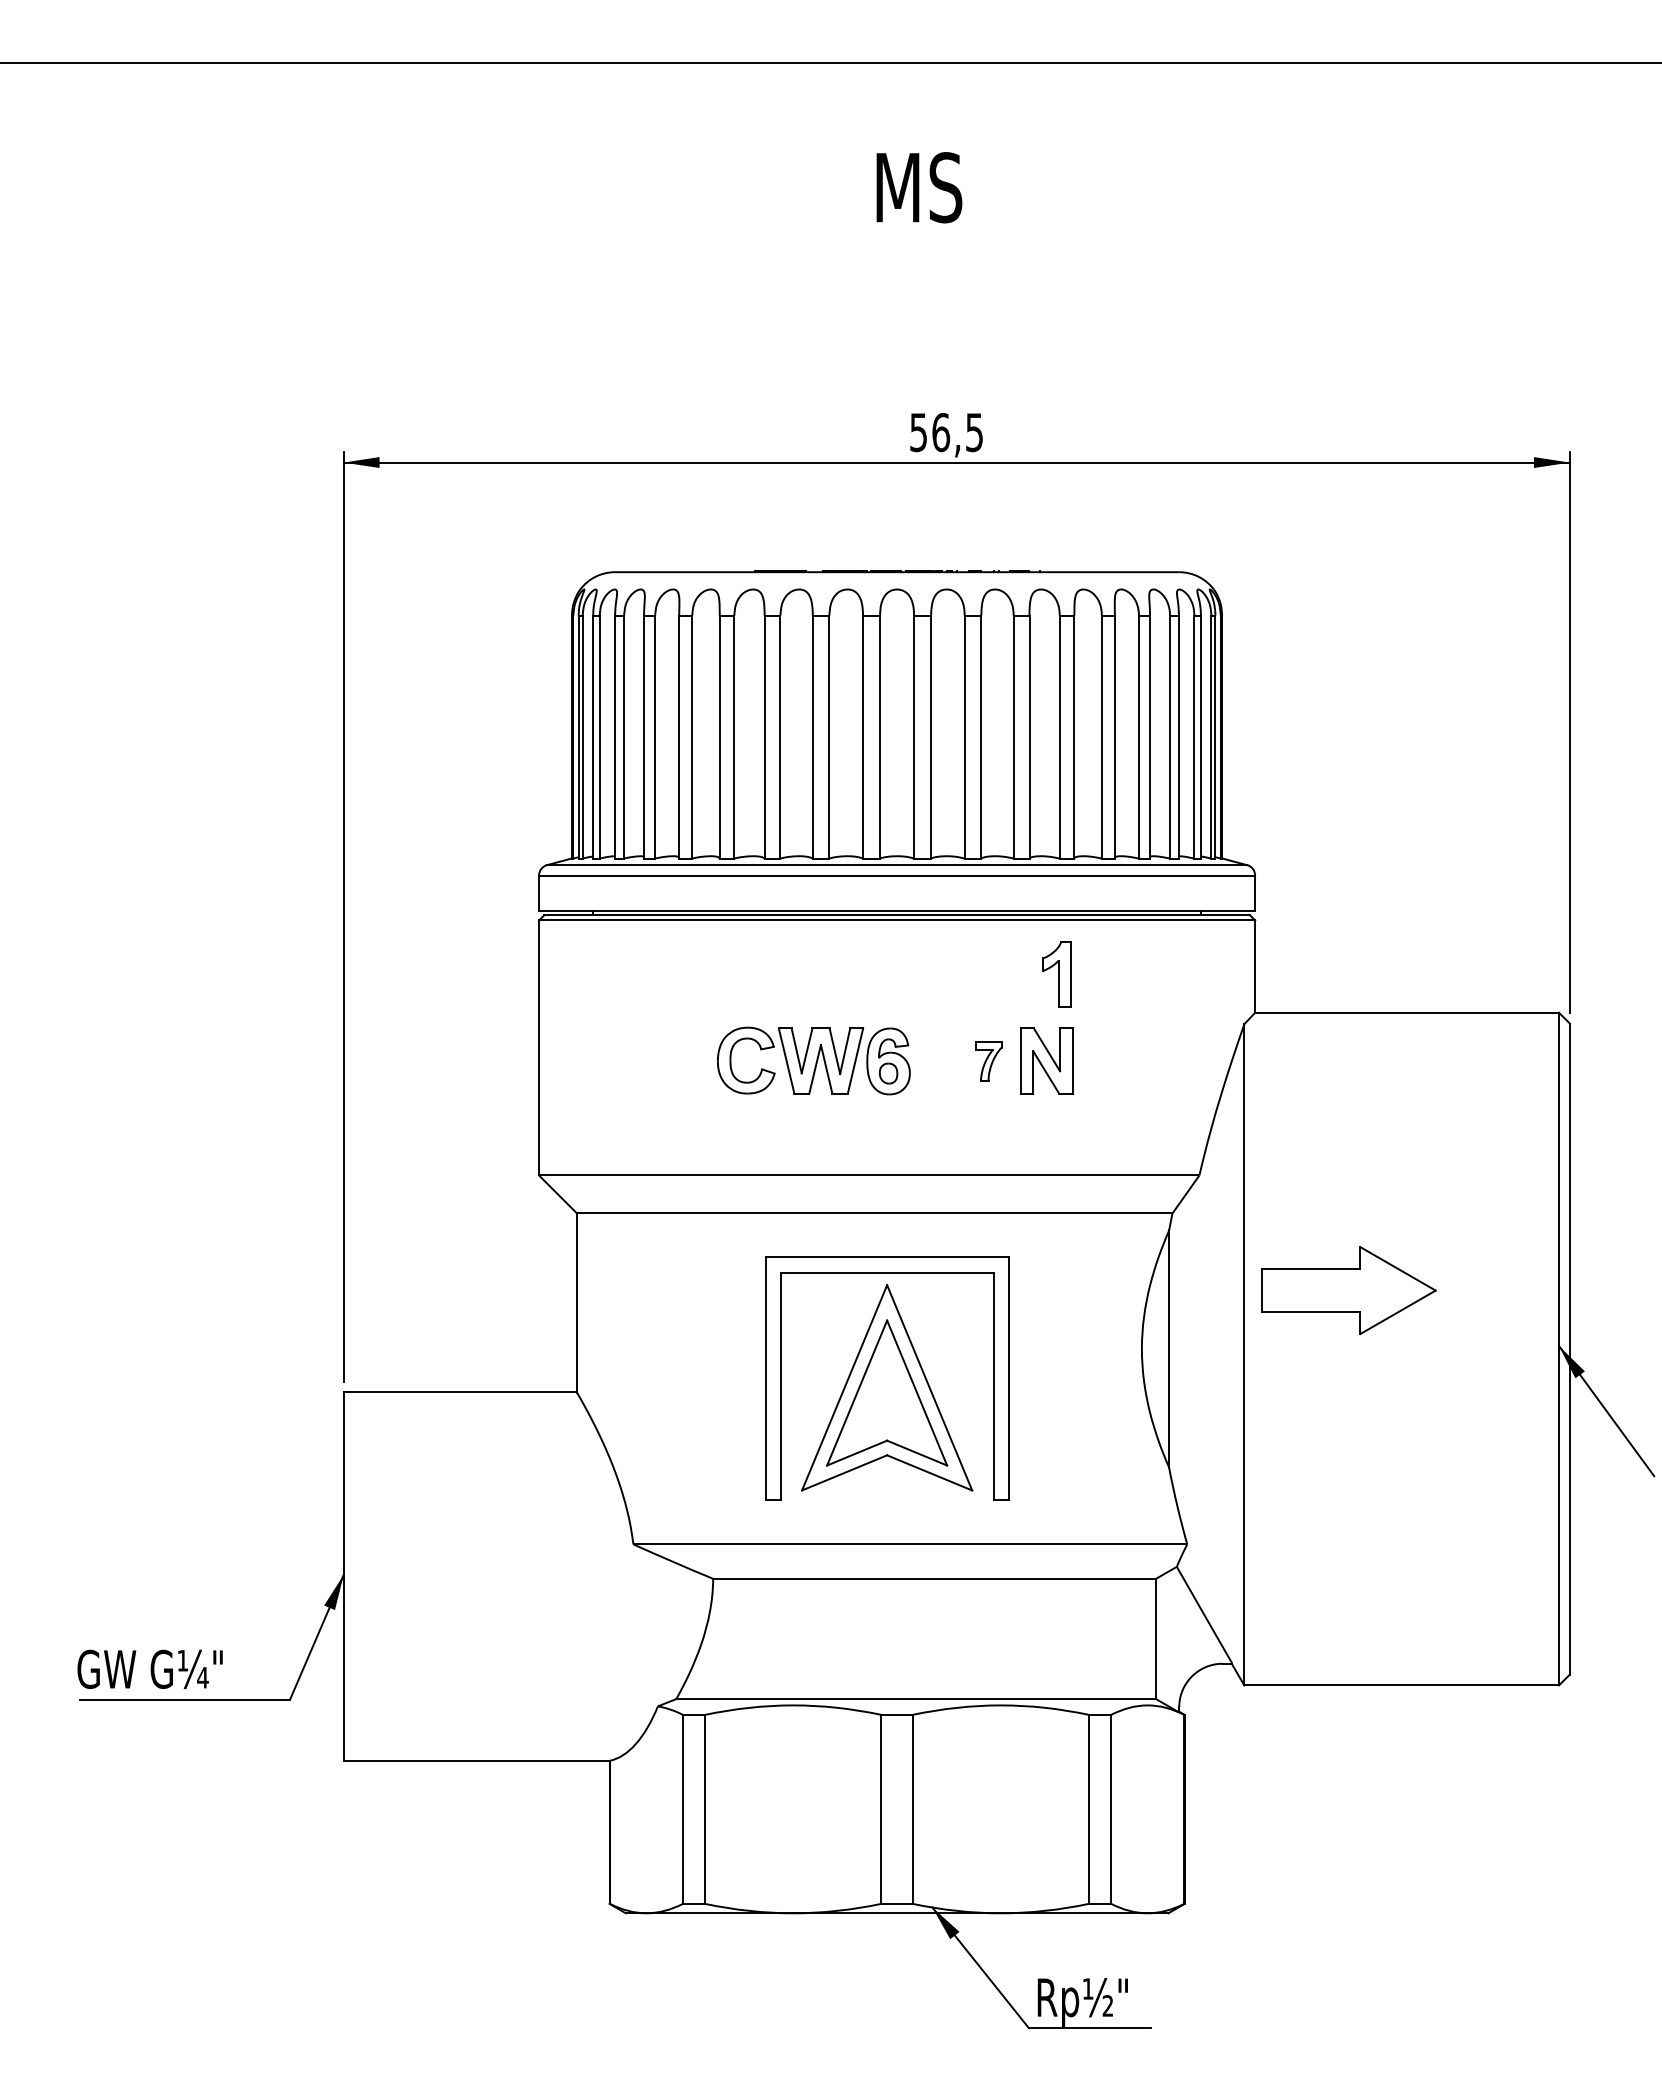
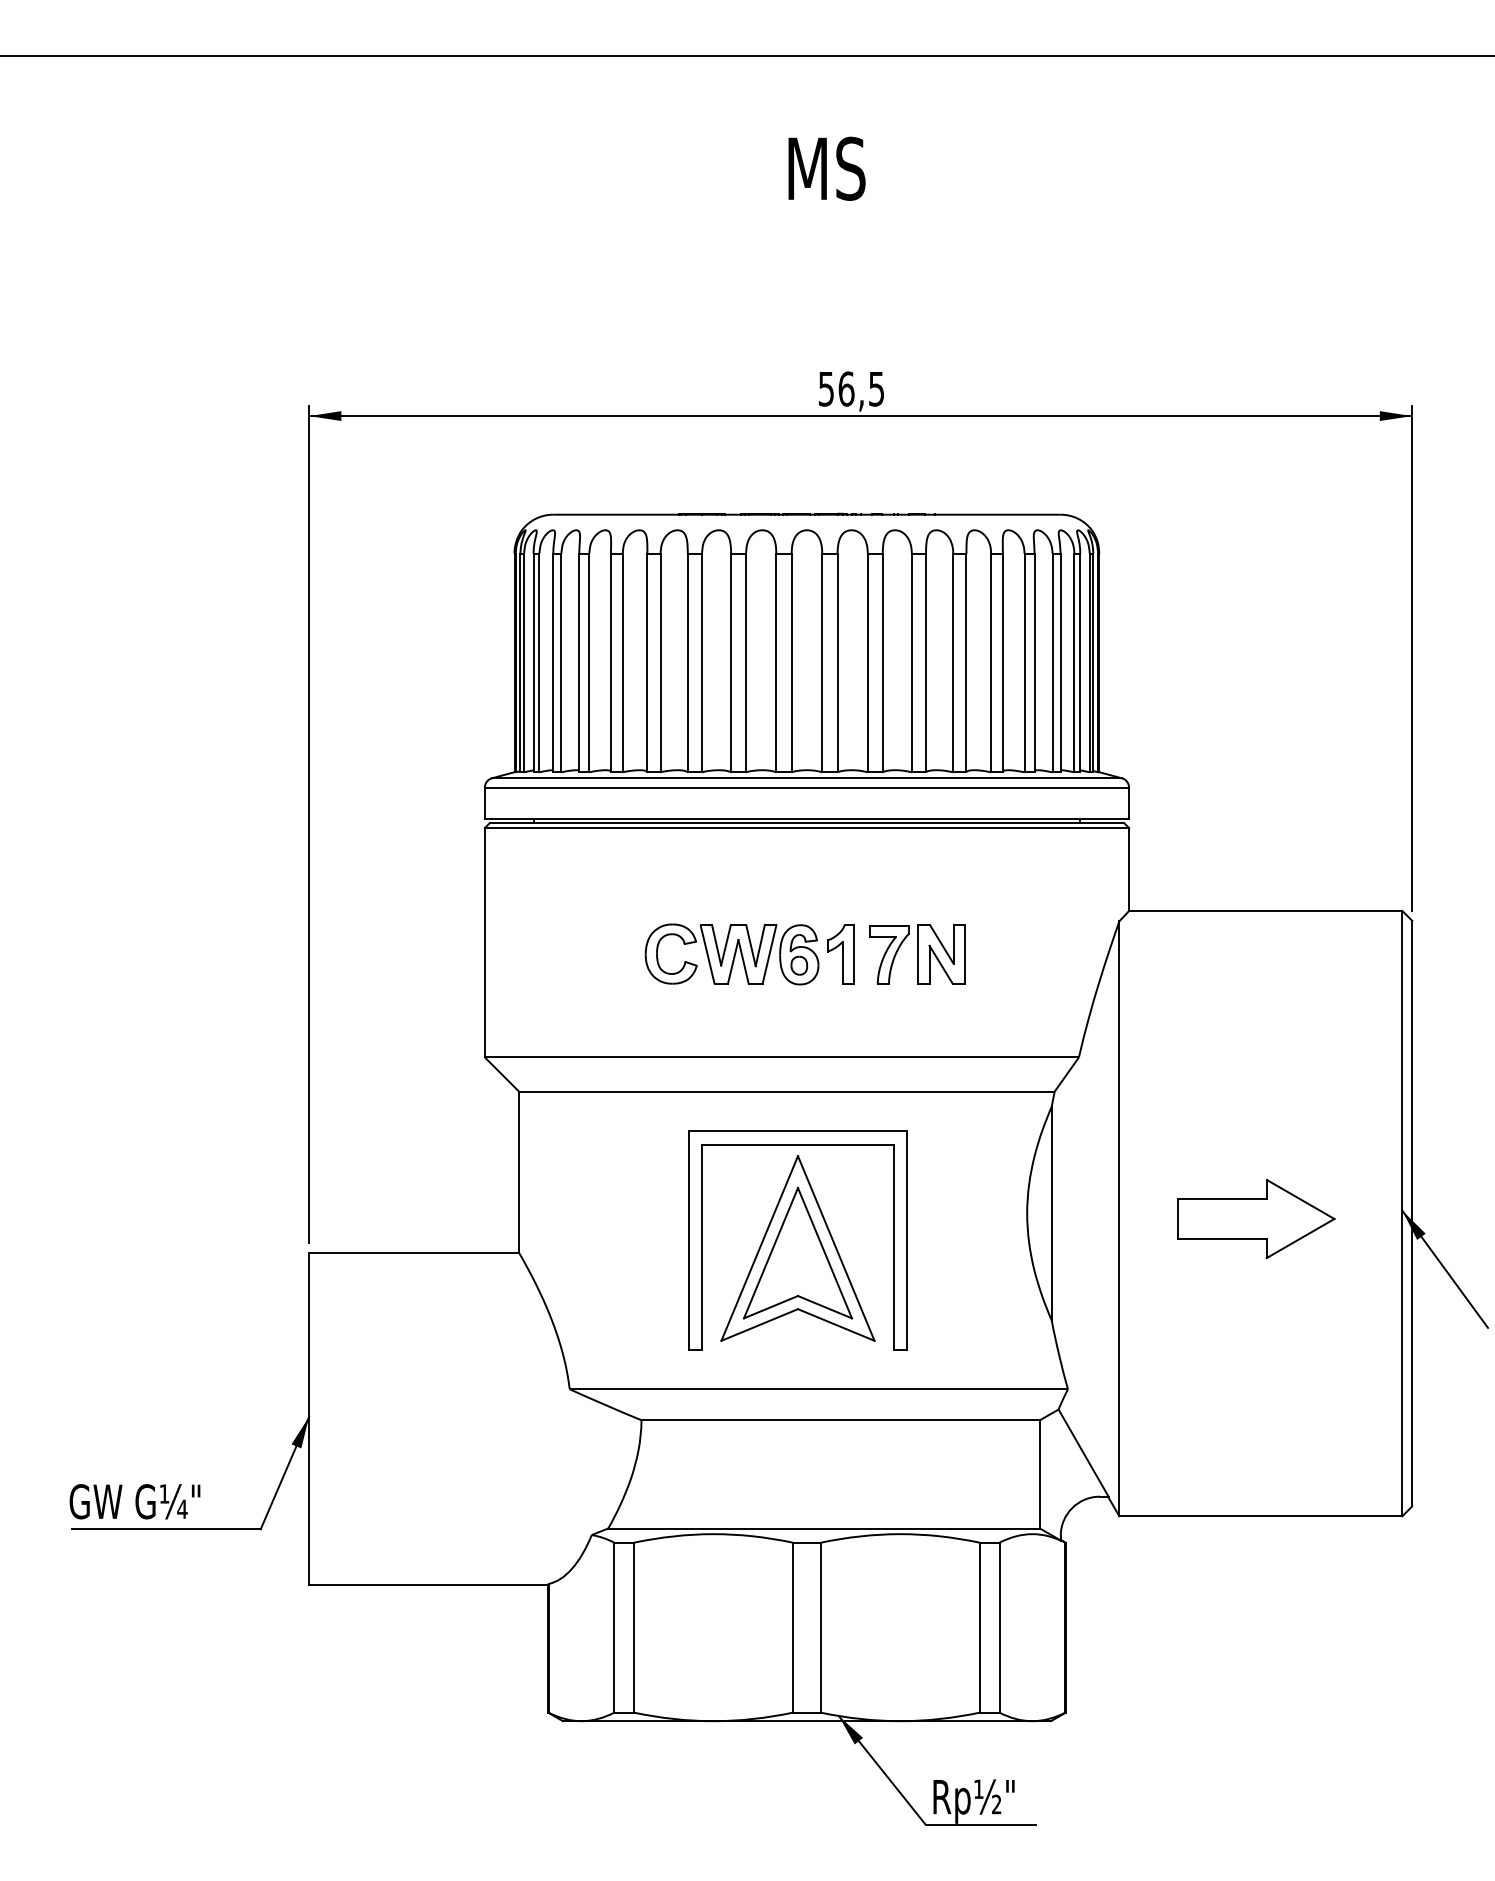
part: (1056, 974) -> (840, 954), moved
part: (988, 1061) -> (889, 954), size x1.67
part: (1349, 1290) -> (1256, 1218), moved

